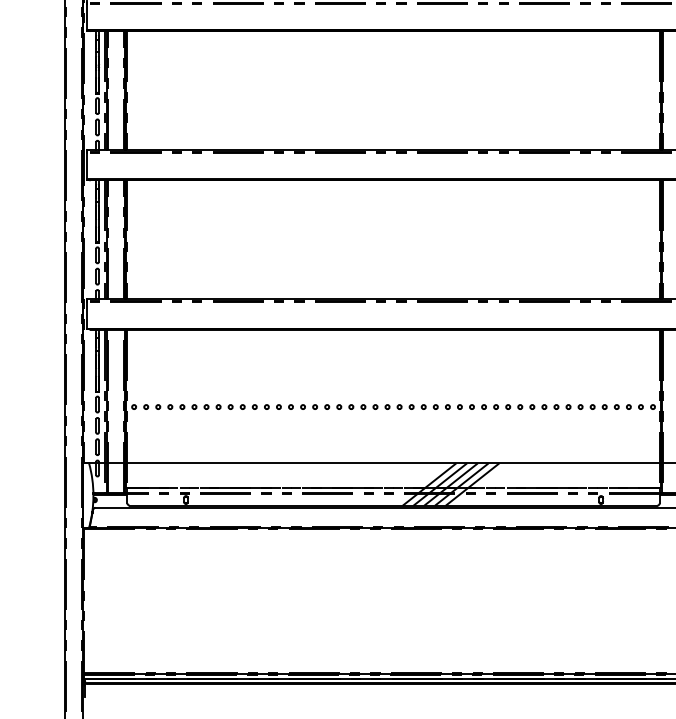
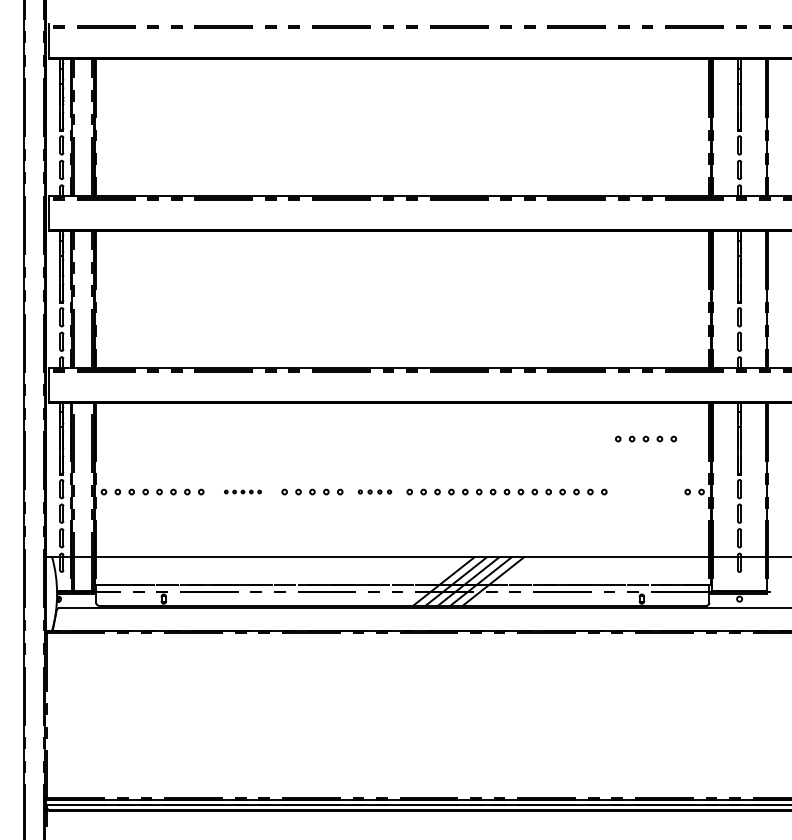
part: (254, 406) -> (242, 491), size x0.6
part: (369, 406) -> (374, 491), size x0.7
part: (604, 406) -> (645, 438), moved

